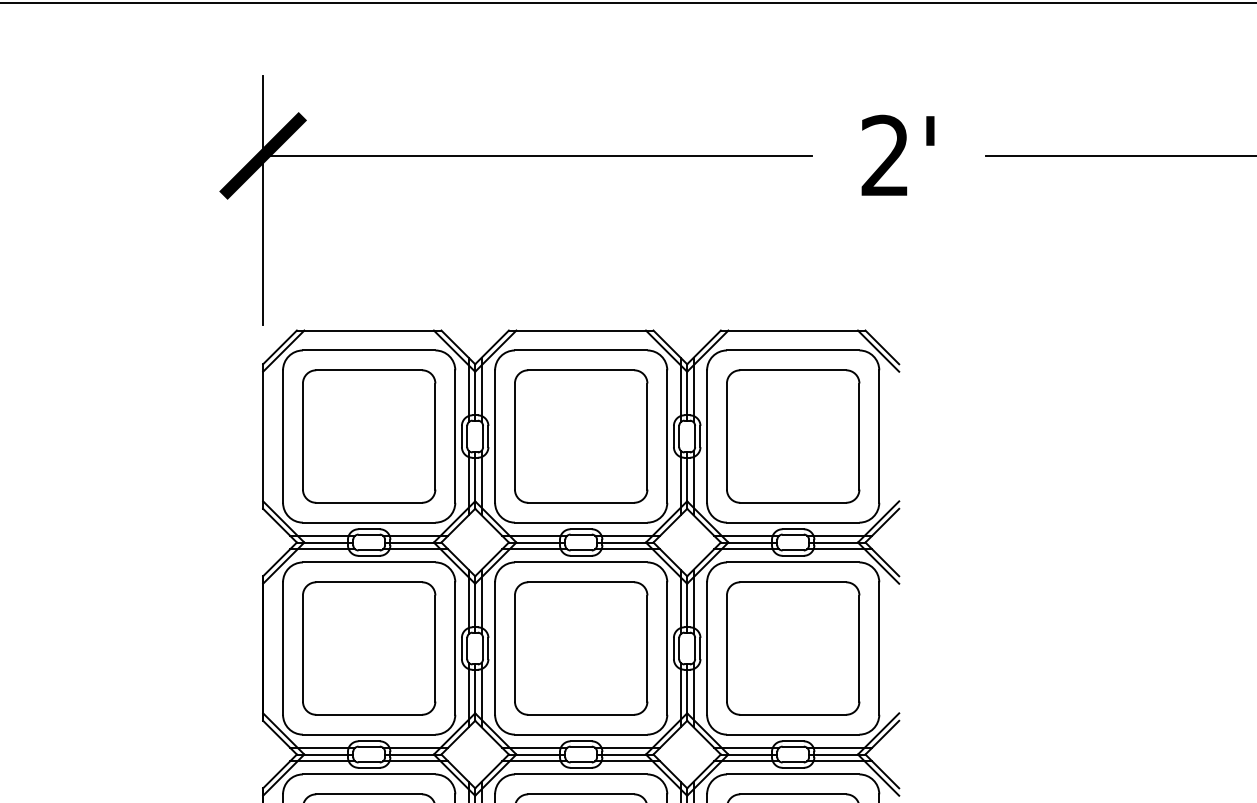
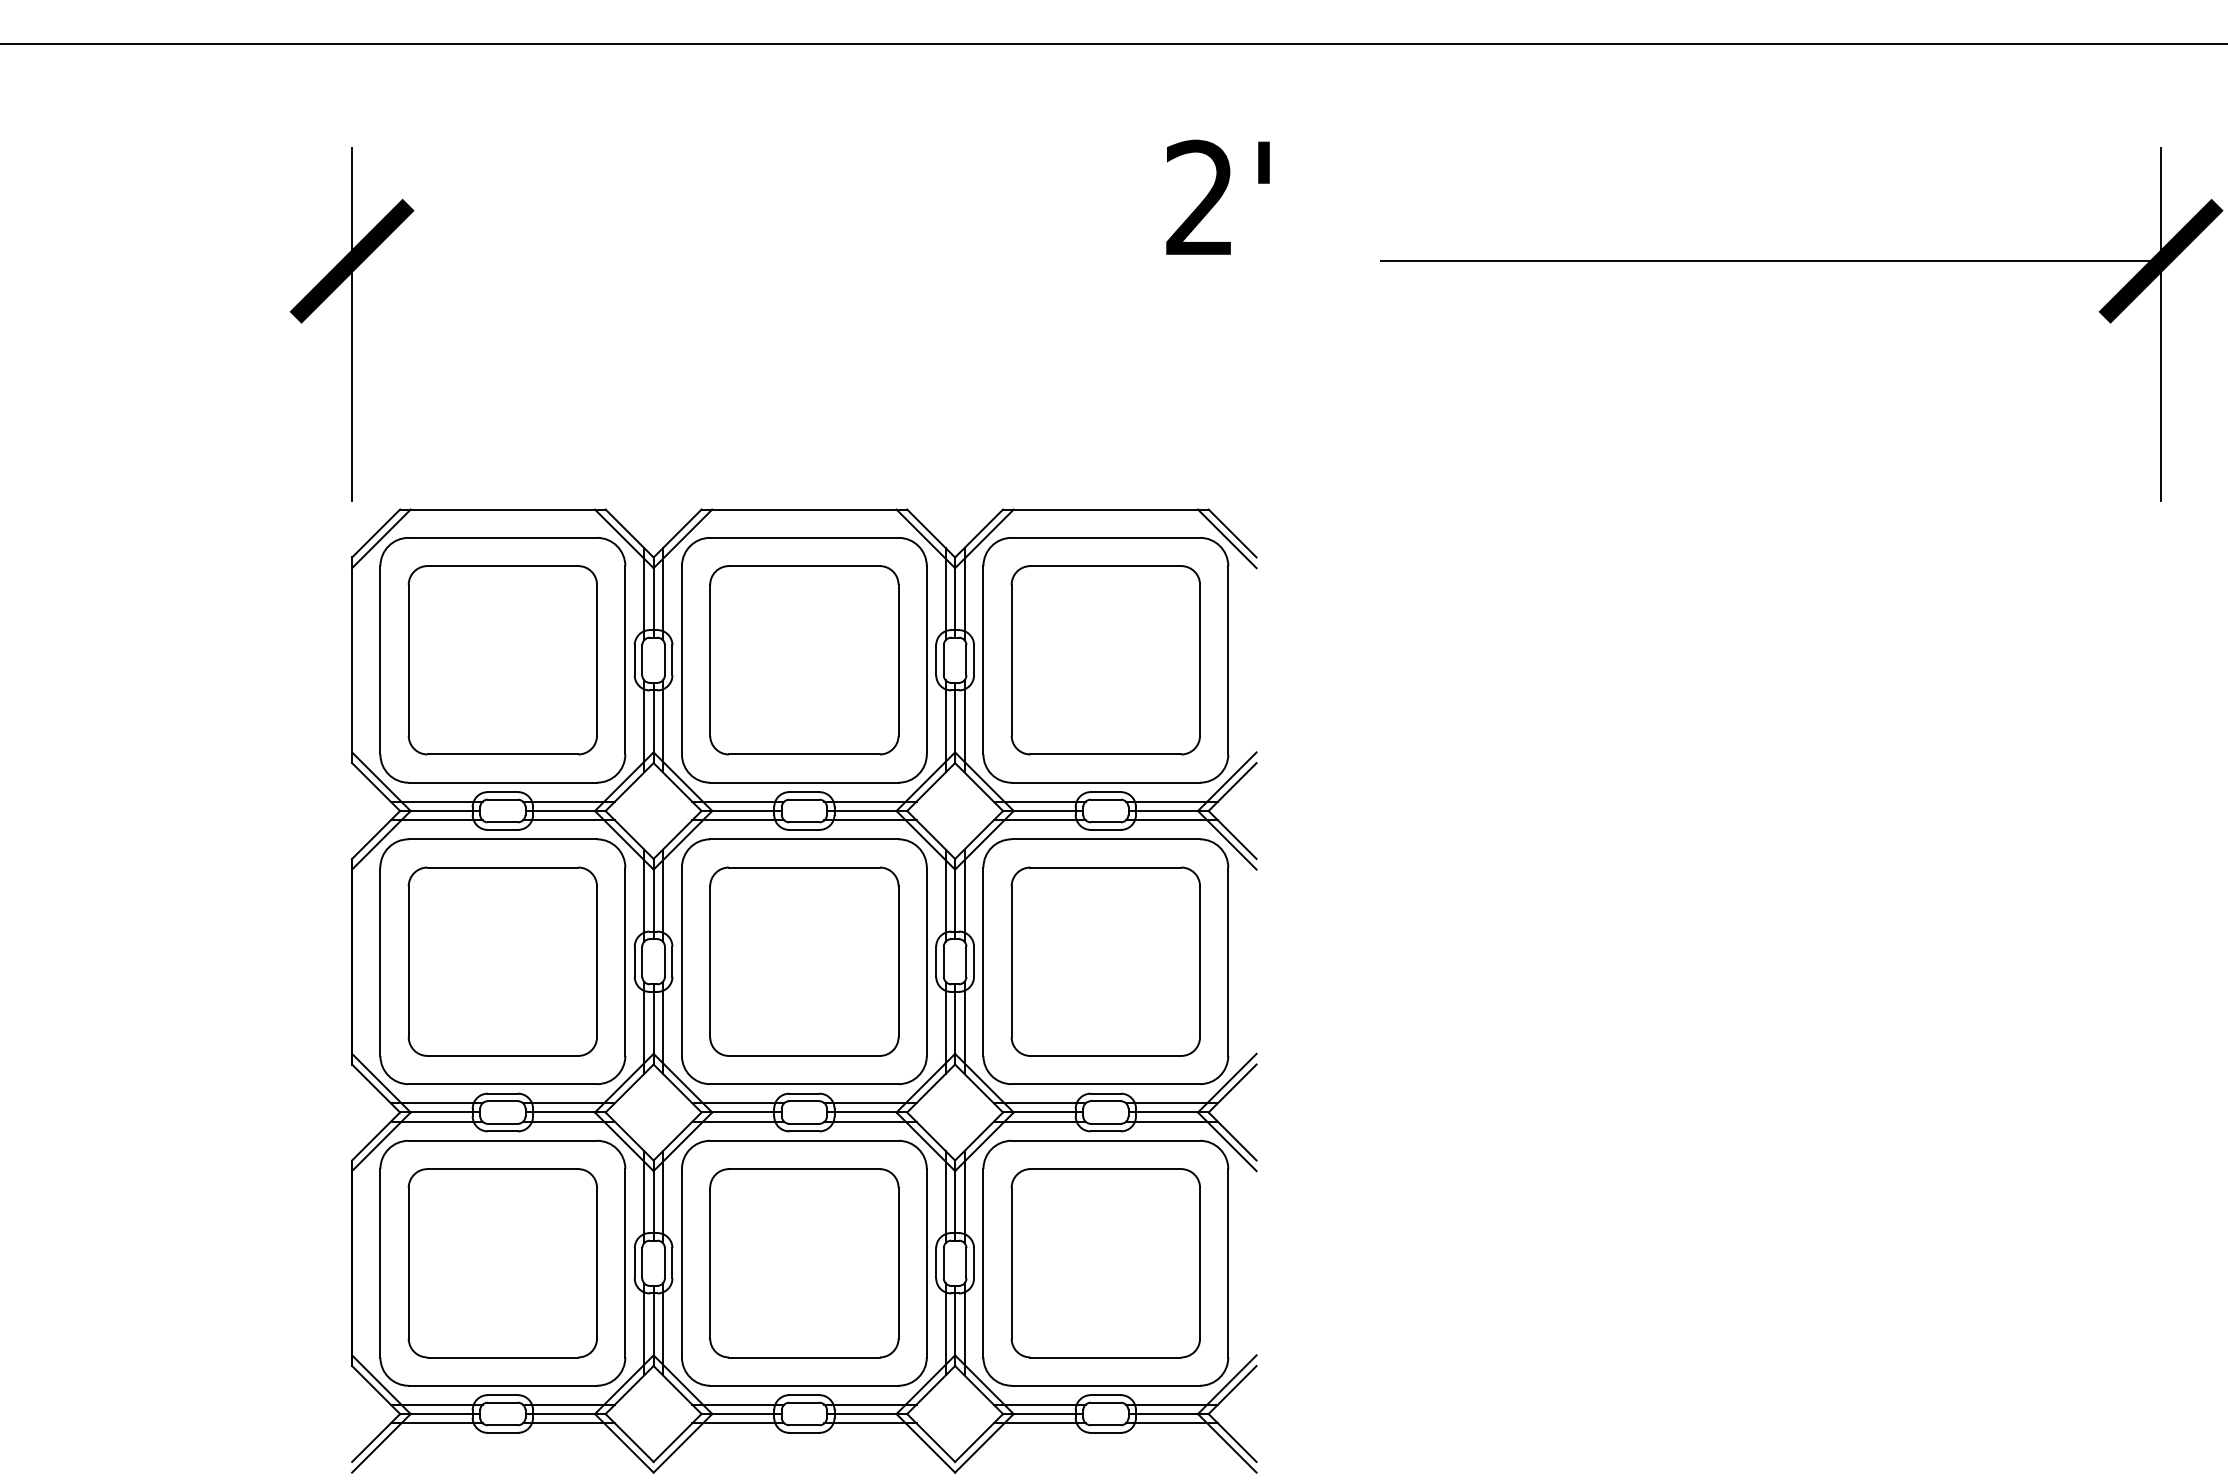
text: (897, 154) -> (1217, 196), moved
line: (537, 156) -> (742, 261), removed

